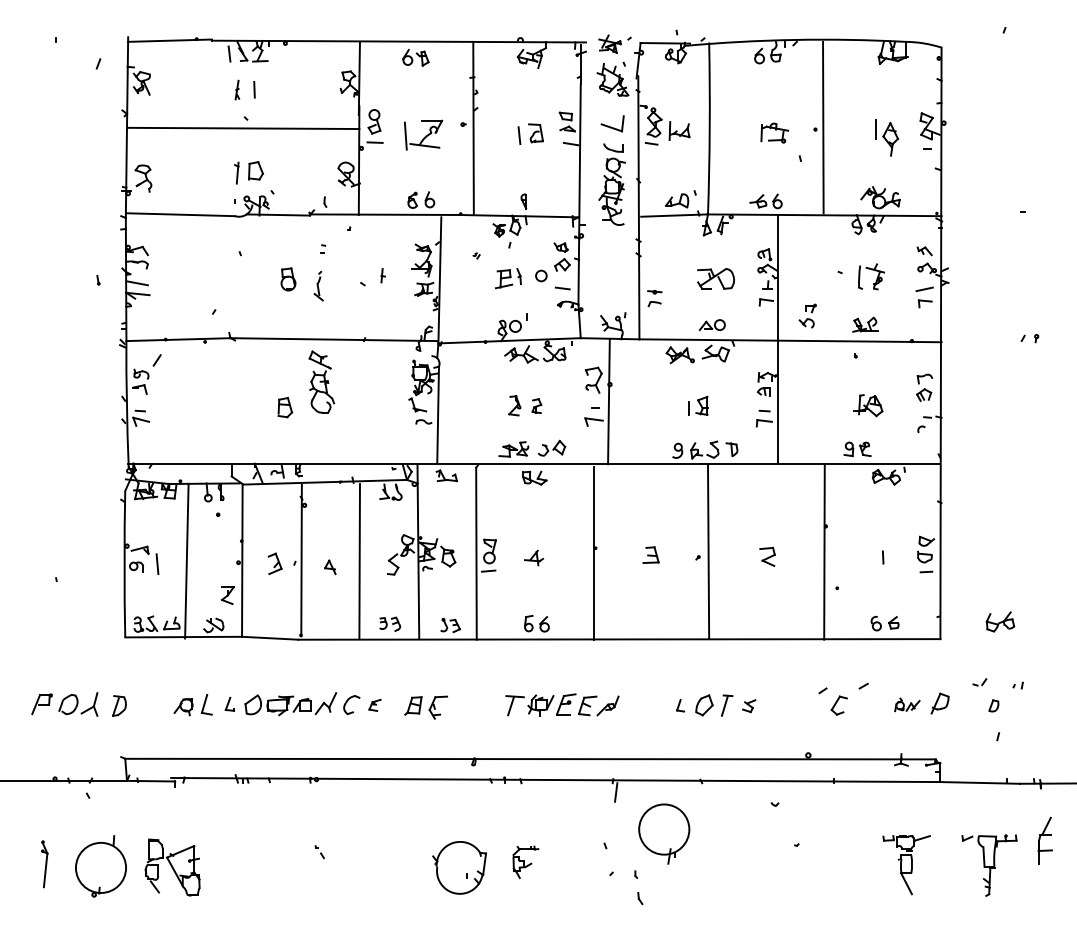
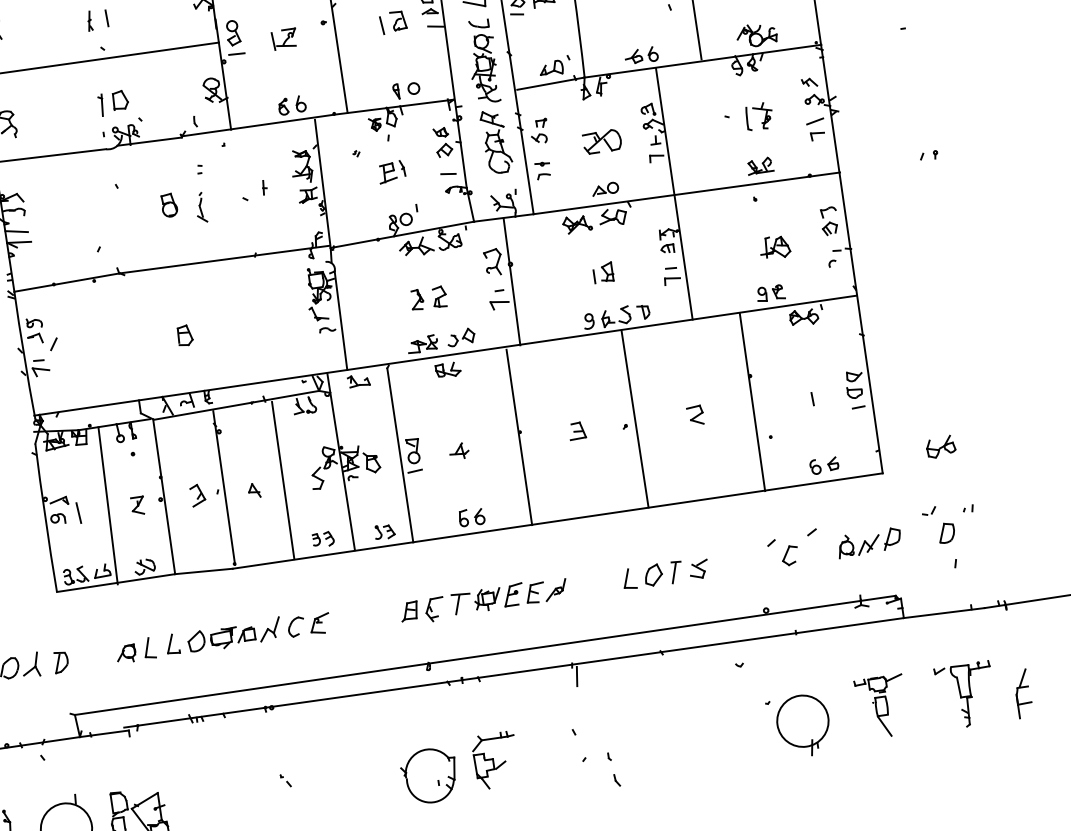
part: (422, 134) -> (283, 38), size x0.62
circle: (541, 275) -> (413, 88), moved
part: (807, 315) -> (539, 130), moved
line: (156, 360) -> (53, 344), moved
part: (321, 381) -> (496, 141), moved
part: (536, 405) -> (439, 296), size x1.43
part: (227, 595) -> (137, 505), moved
part: (229, 704) -> (172, 644), size x1.43
part: (907, 704) -> (859, 544), size x1.67
part: (374, 705) -> (319, 624), size x1.67
part: (680, 705) -> (629, 578), size x1.67
part: (748, 705) -> (698, 568), size x1.43
part: (993, 705) -> (946, 532), size x1.67
part: (425, 707) -> (422, 611), moved
part: (664, 833) -> (803, 725), moved
part: (1044, 840) -> (1022, 693), moved
part: (525, 862) -> (495, 760), size x1.67

